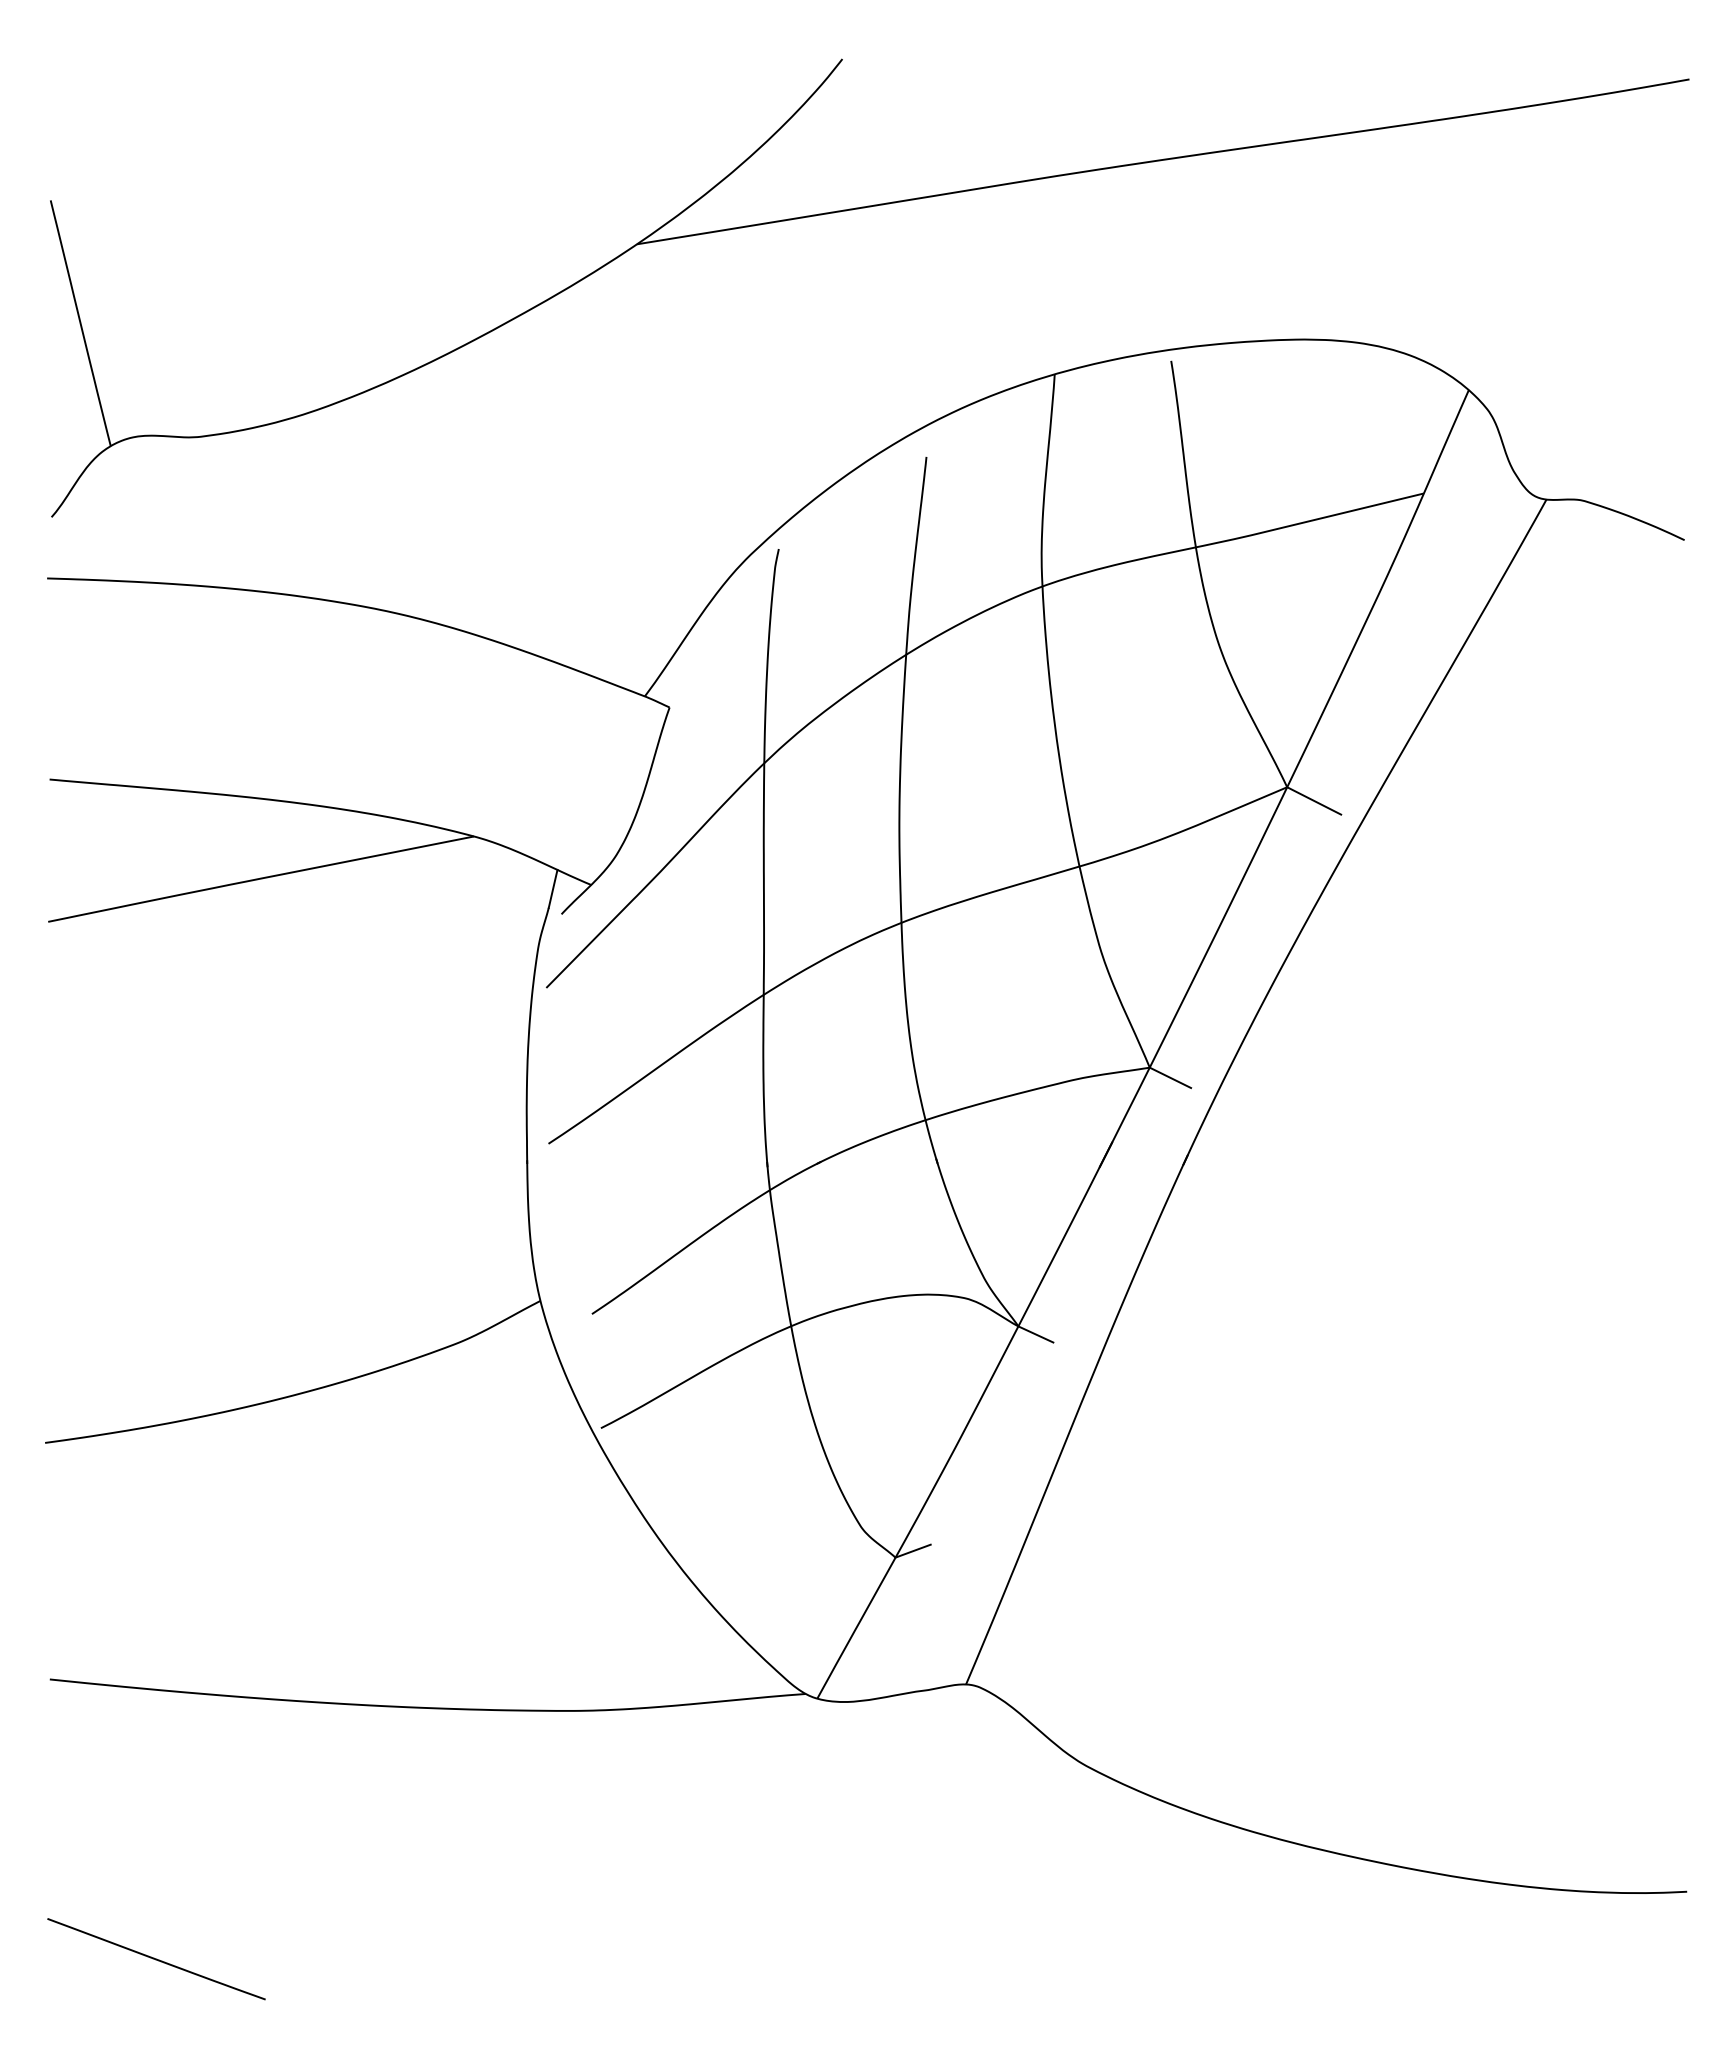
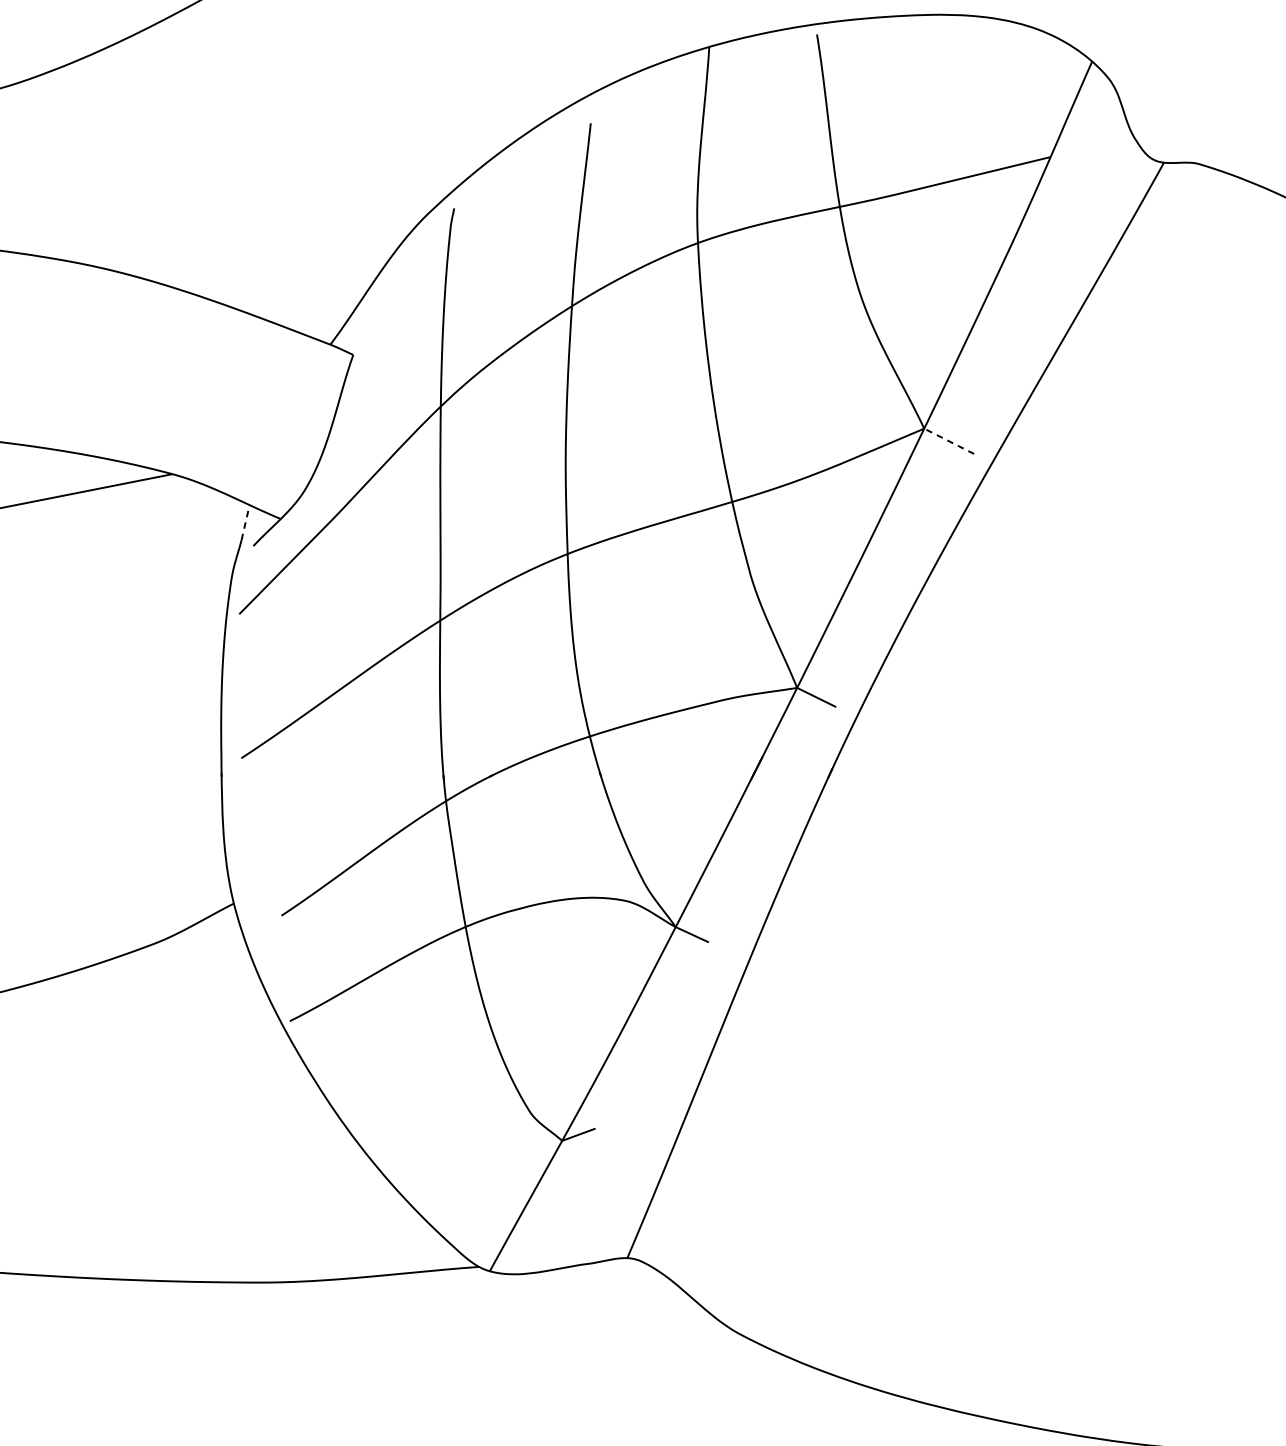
line: (1313, 800) -> (948, 440), solid -> dashed
line: (553, 888) -> (245, 522), solid -> dashed

